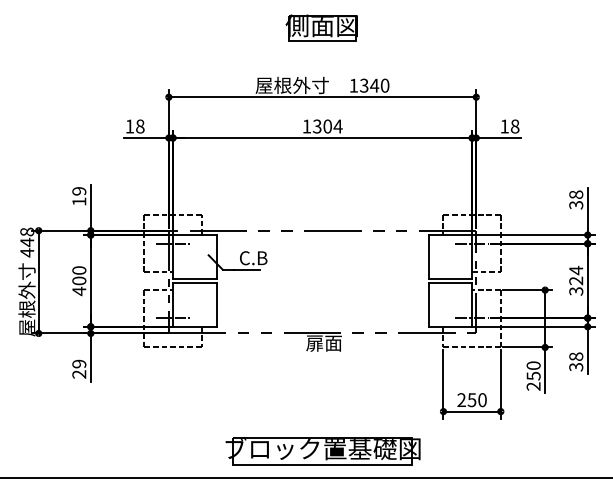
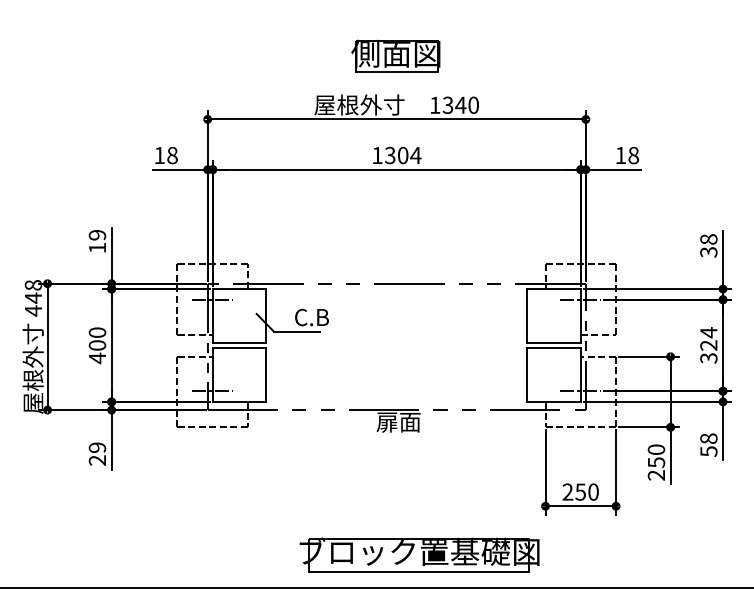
part: (321, 27) -> (395, 55), moved
text: (575, 366) -> (707, 450), 38 -> 58
part: (322, 451) -> (418, 555), moved

